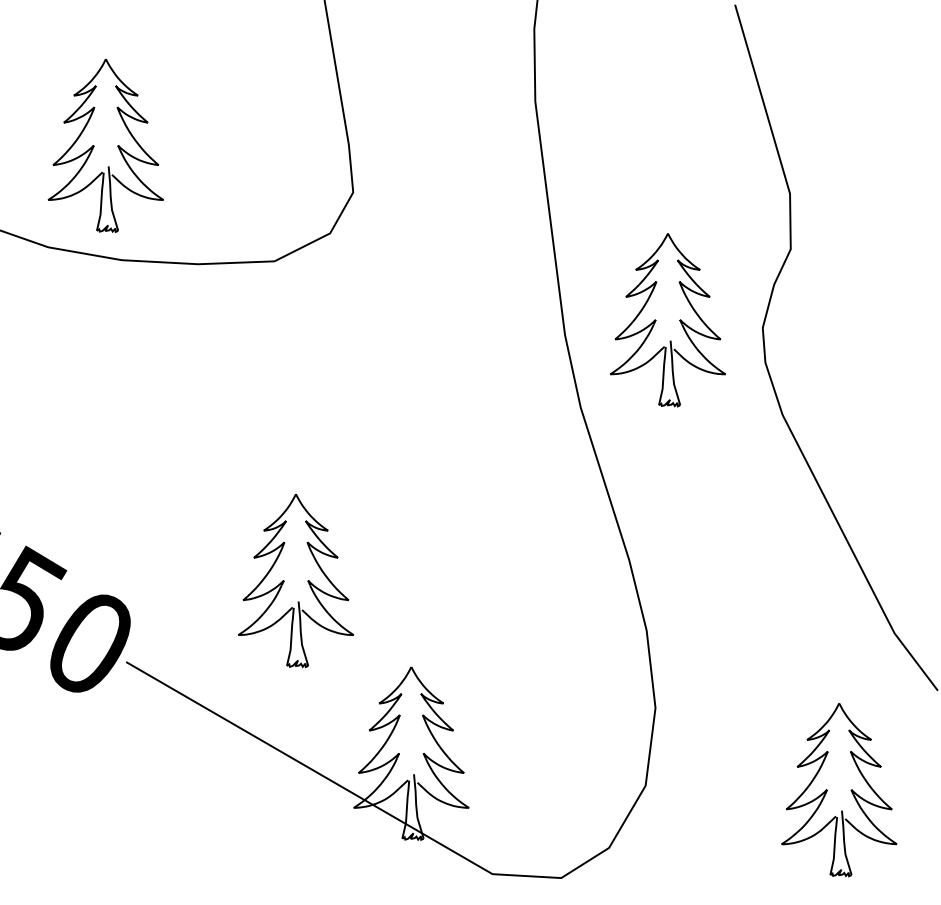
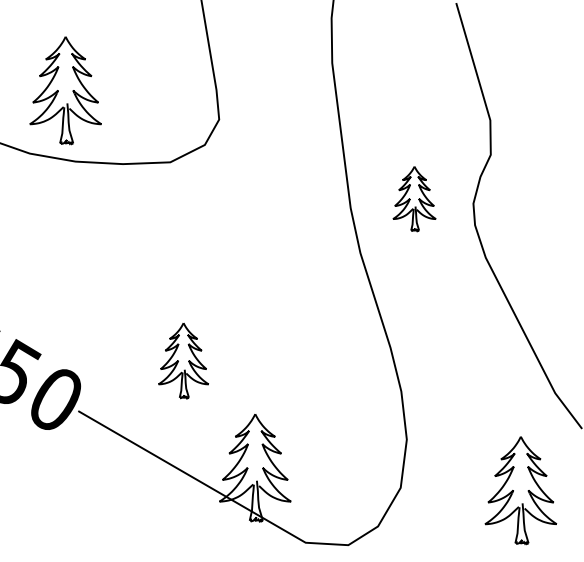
part: (667, 319) -> (414, 198), size x0.6
part: (295, 580) -> (183, 360), size x0.7

